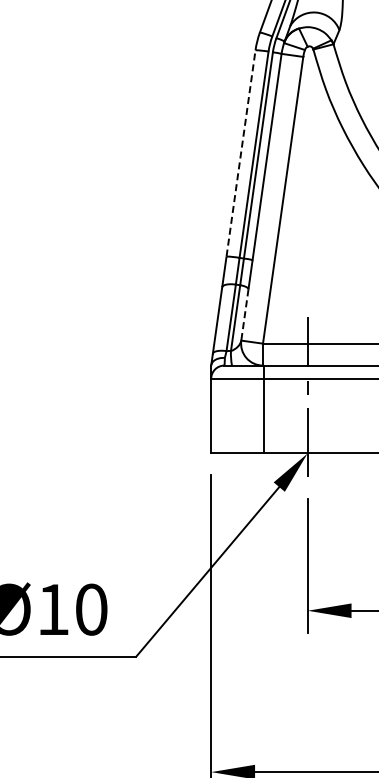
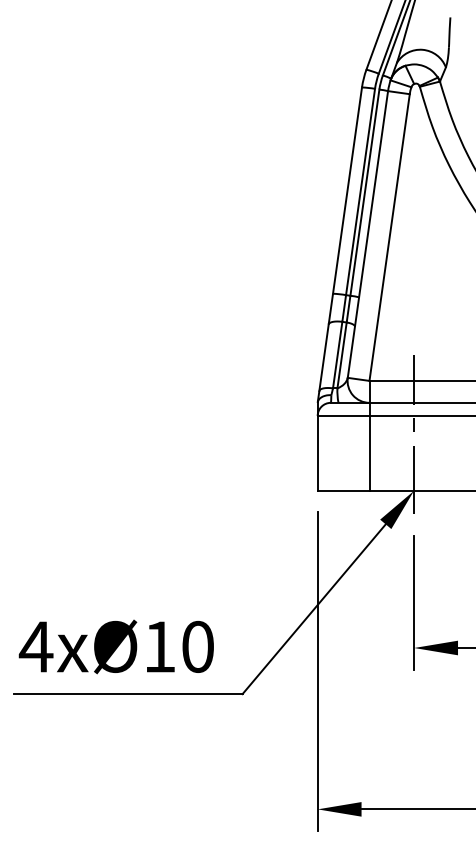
line: (241, 153) -> (347, 190), dashed -> solid
line: (245, 315) -> (351, 352), dashed -> solid

